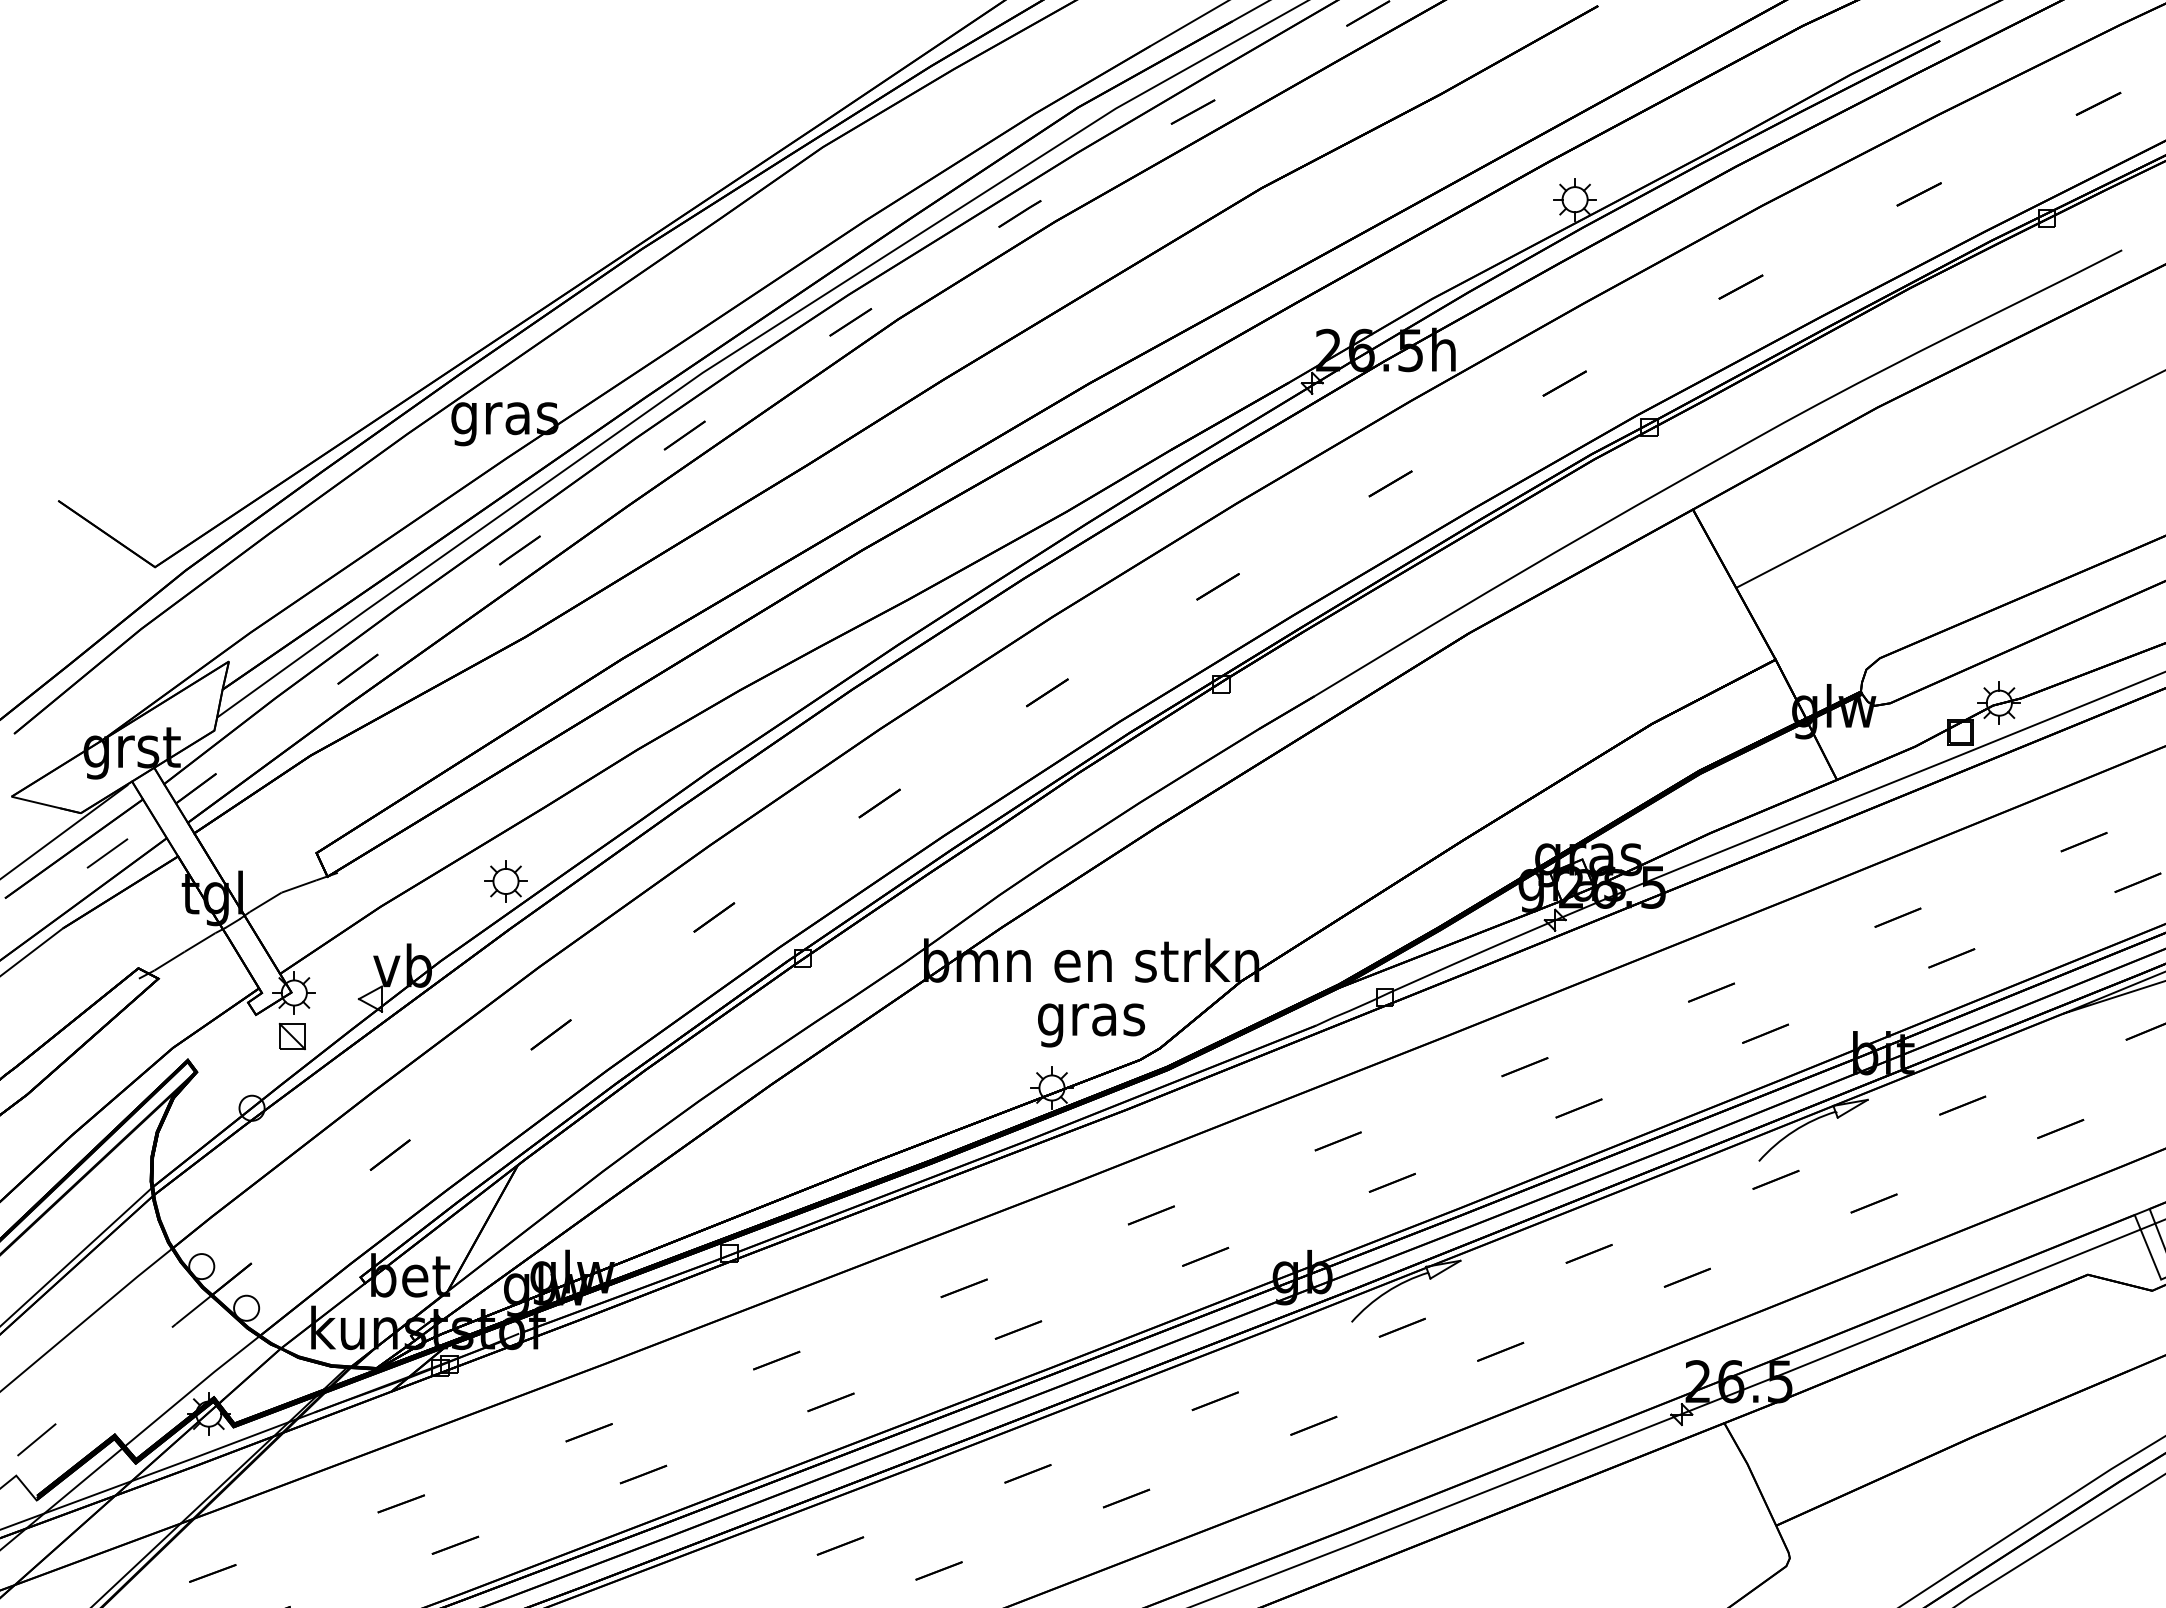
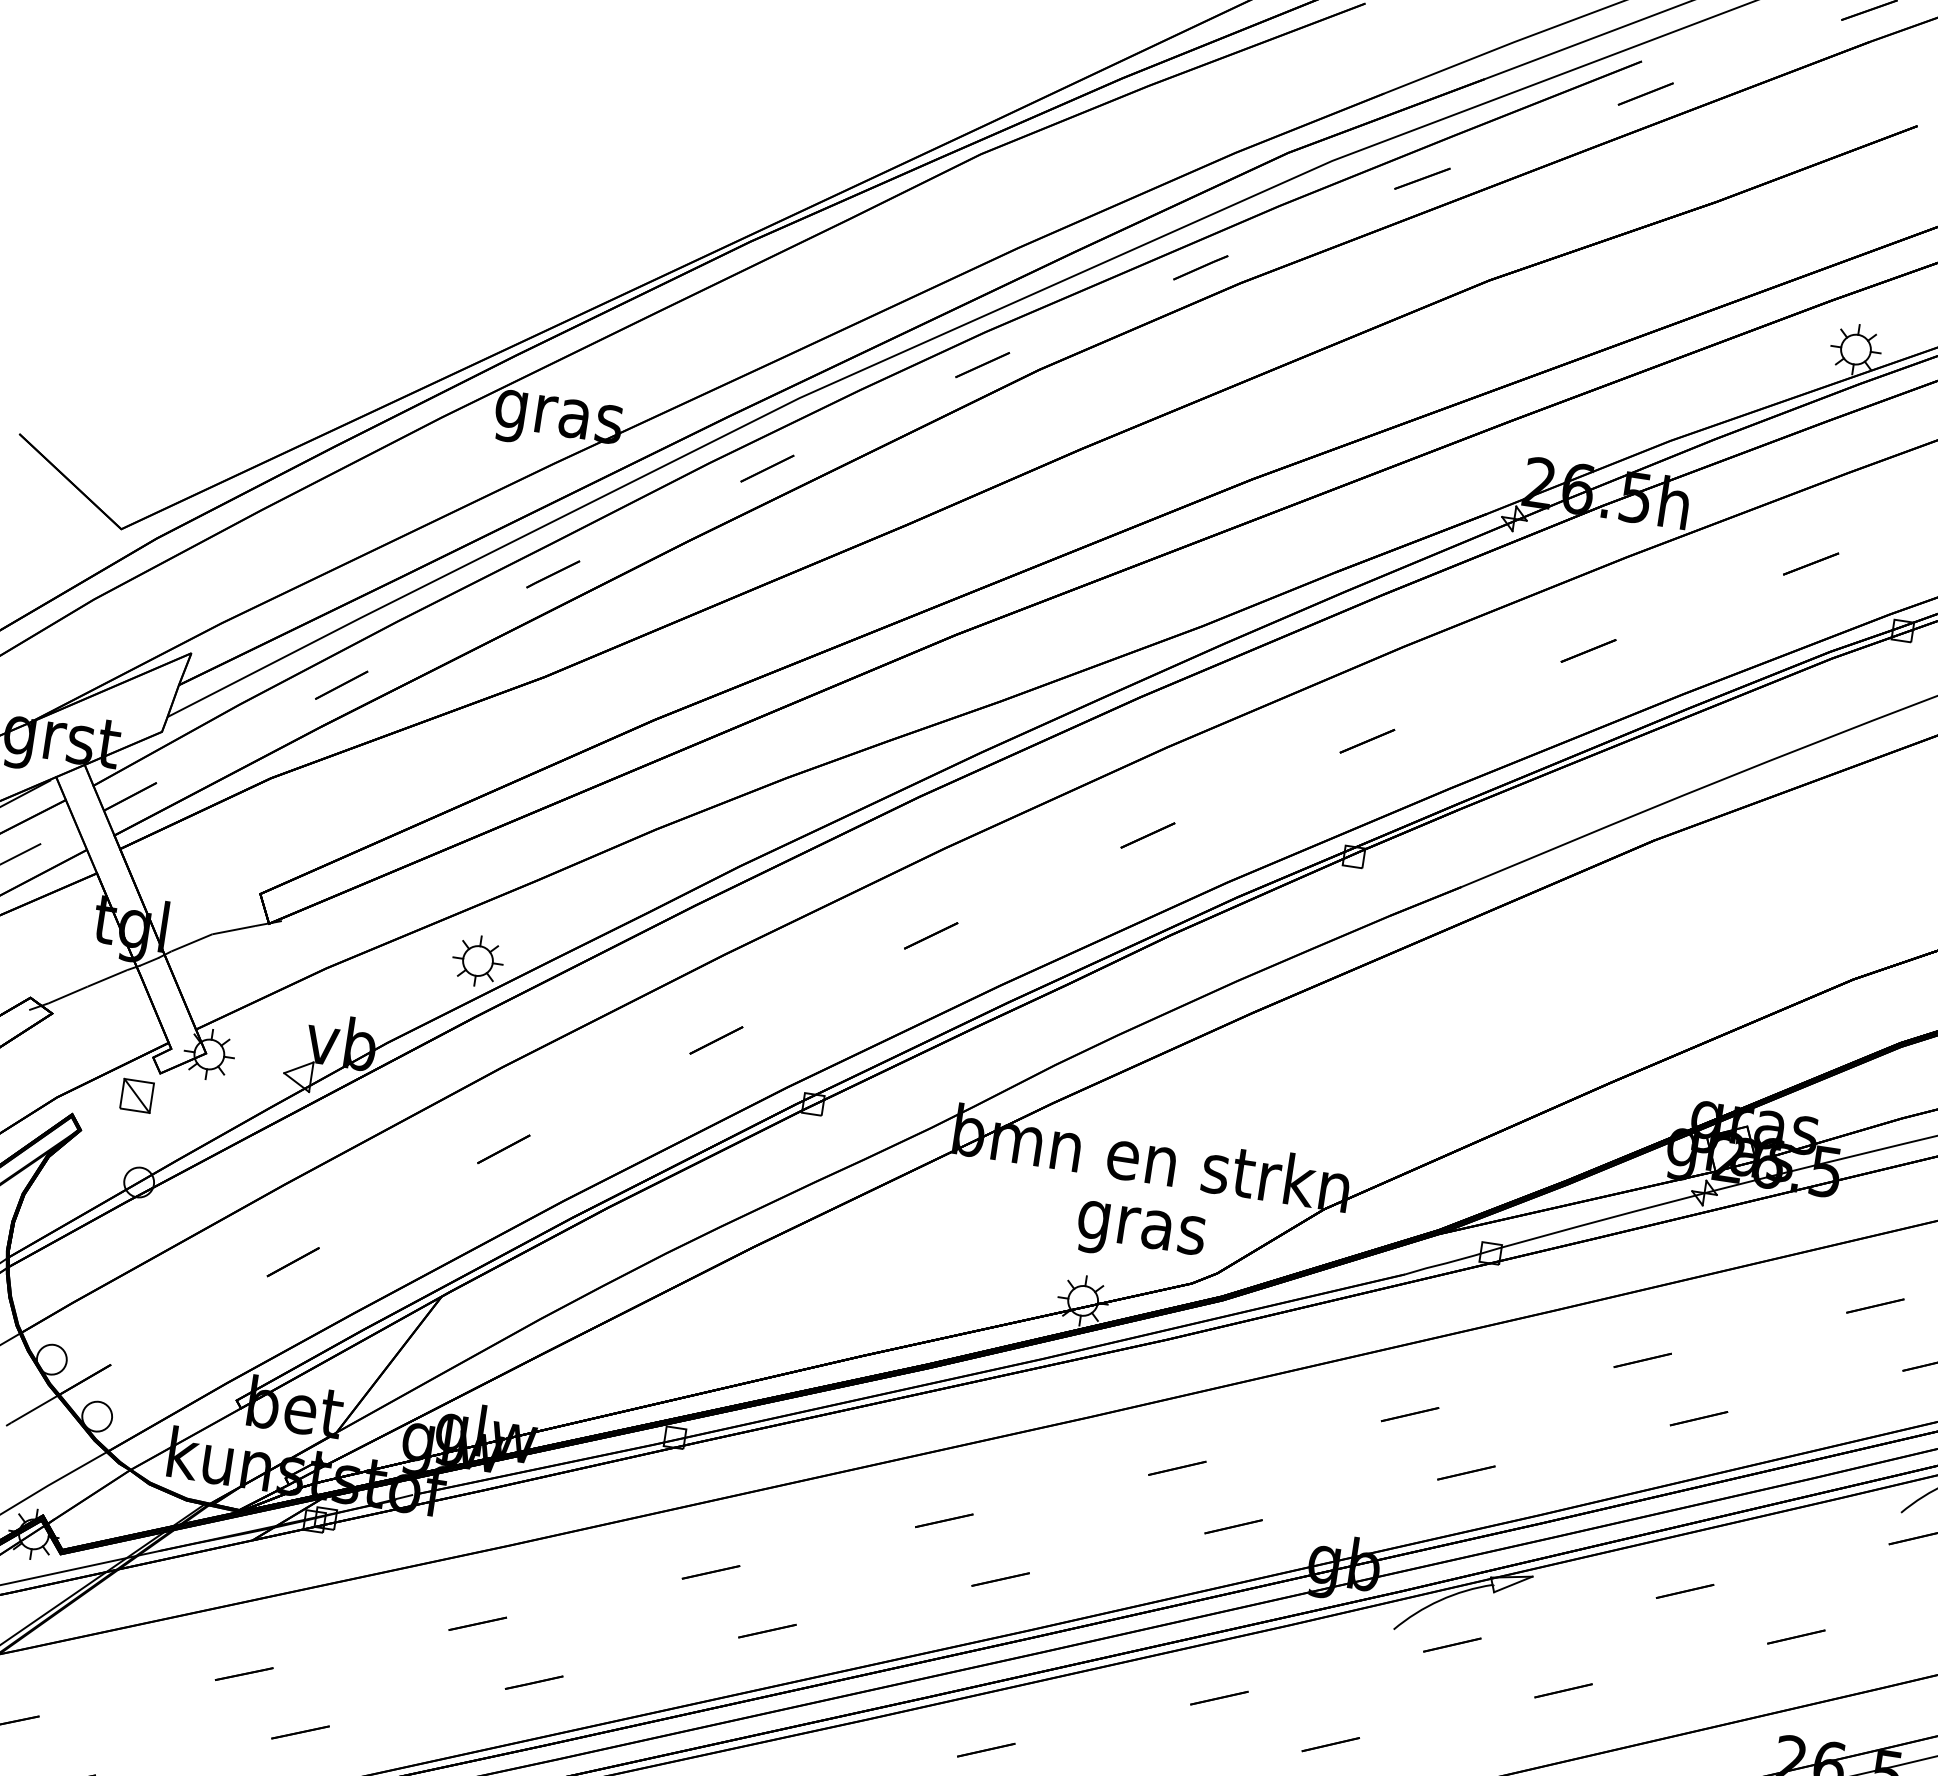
part: (291, 1036) -> (135, 1095), moved

